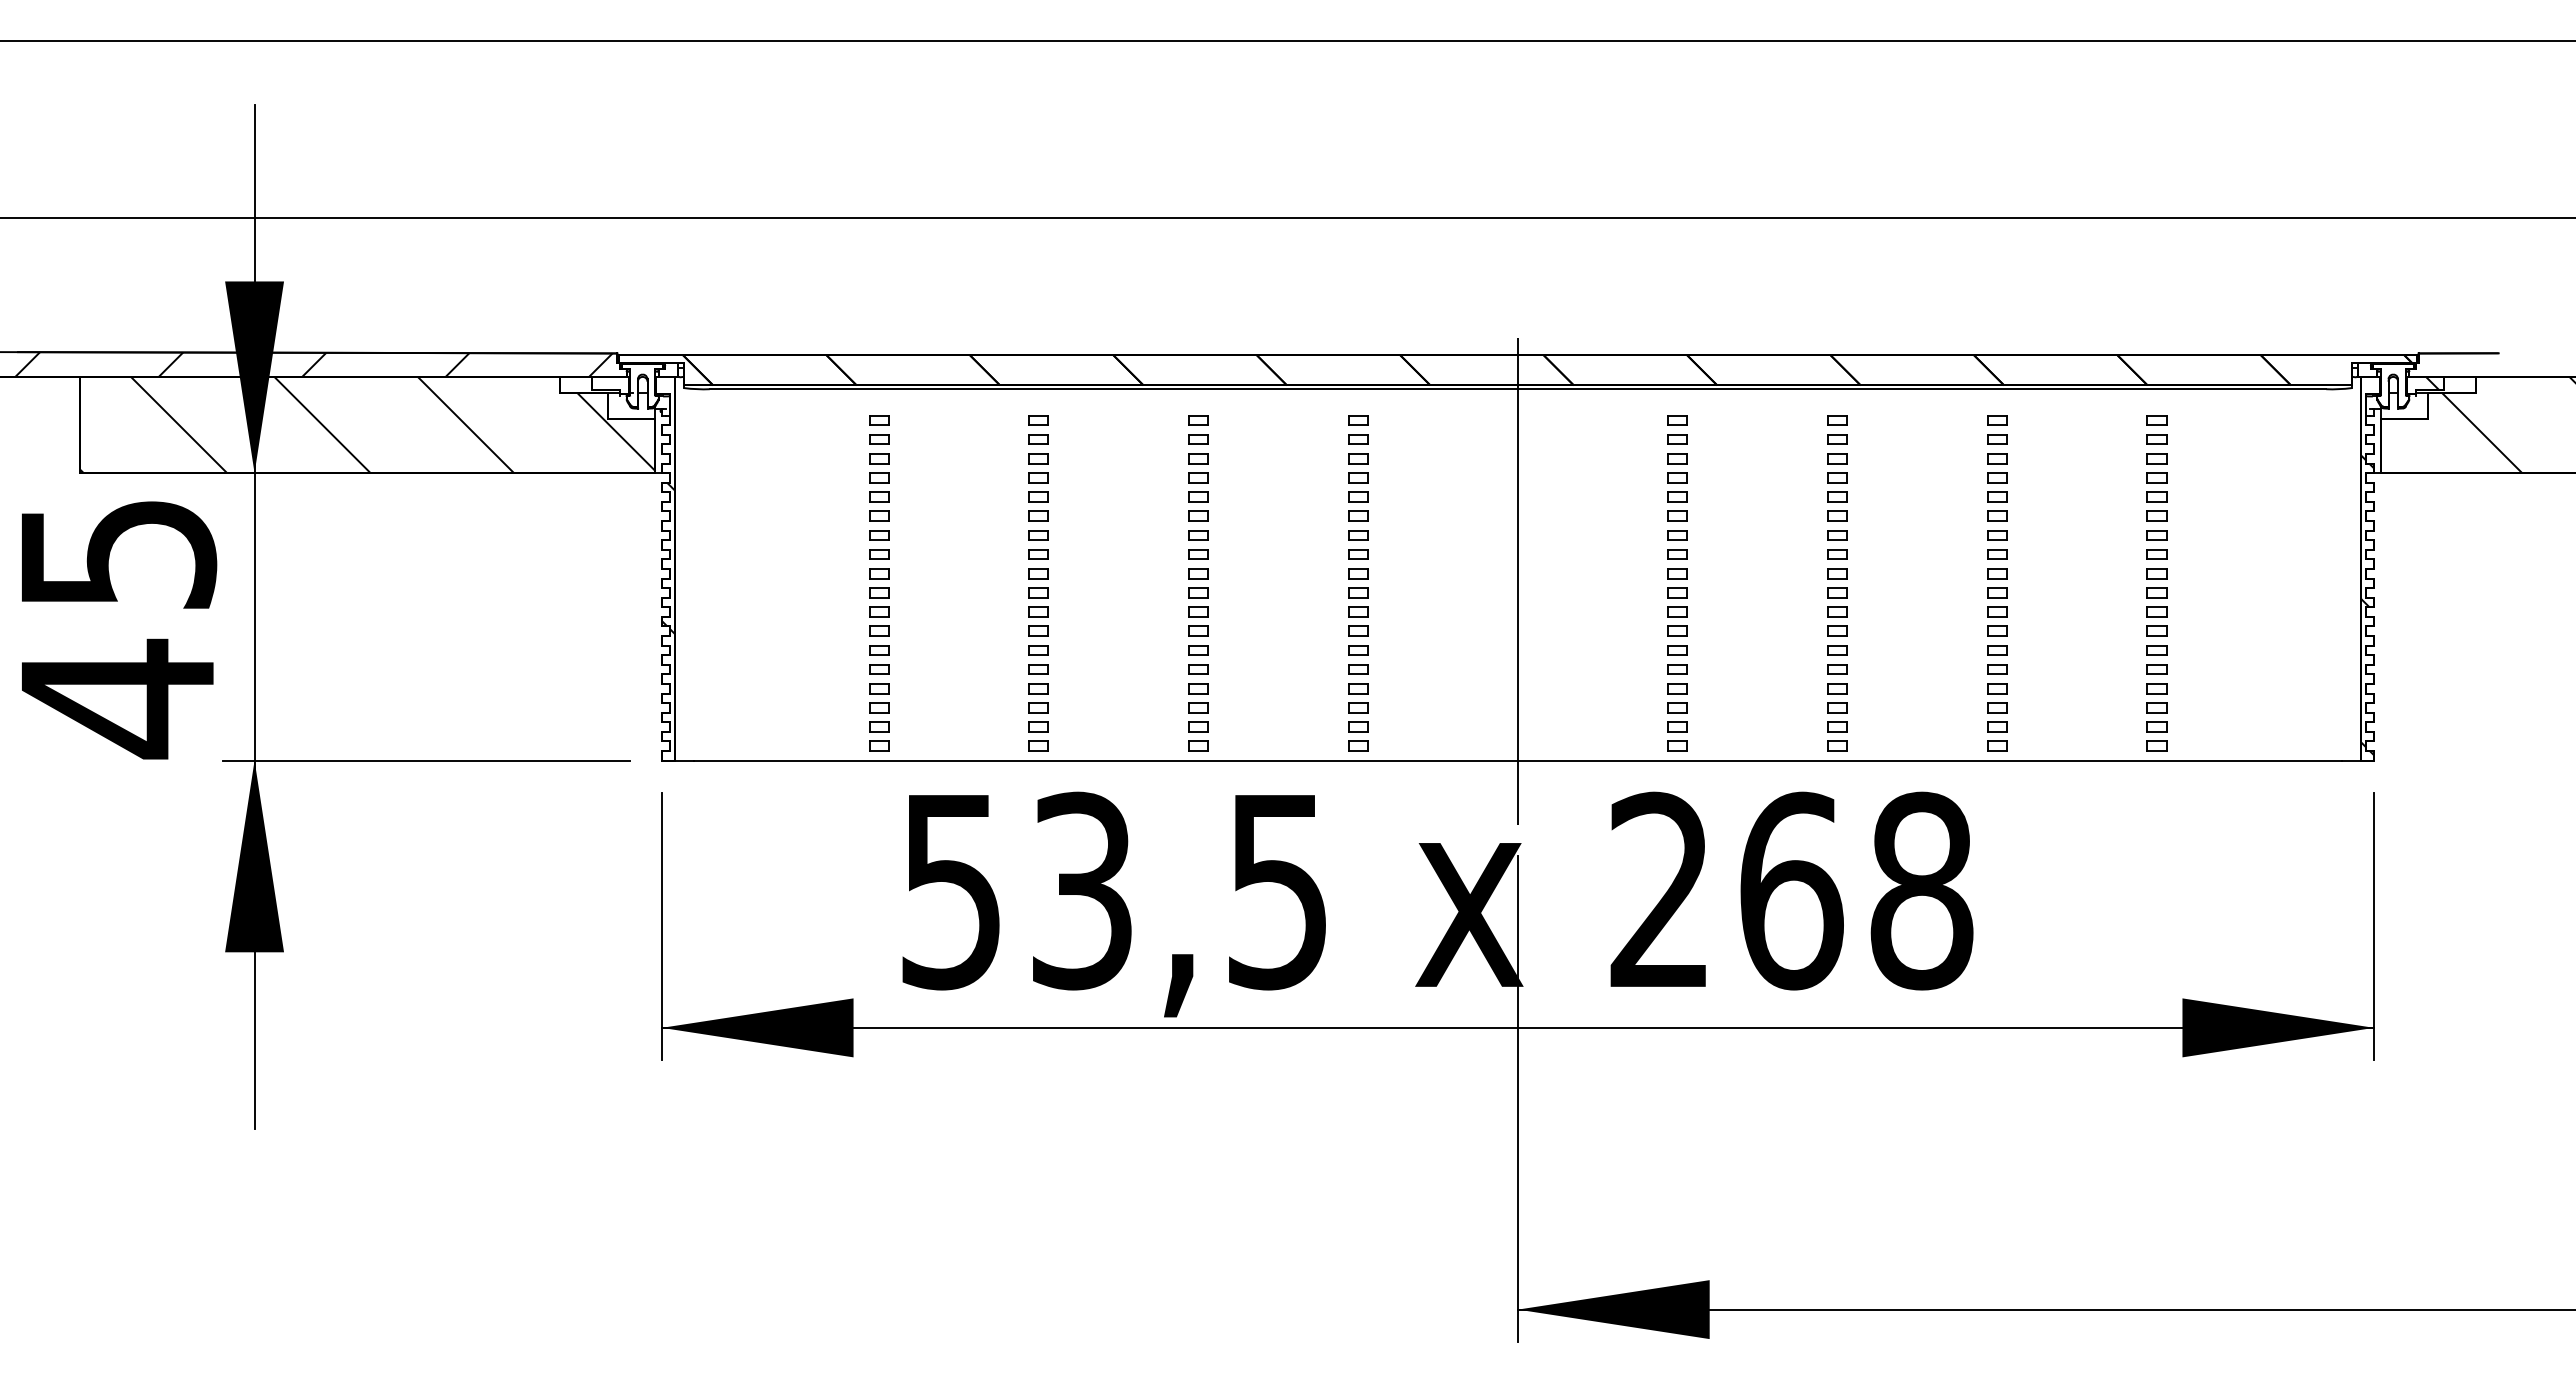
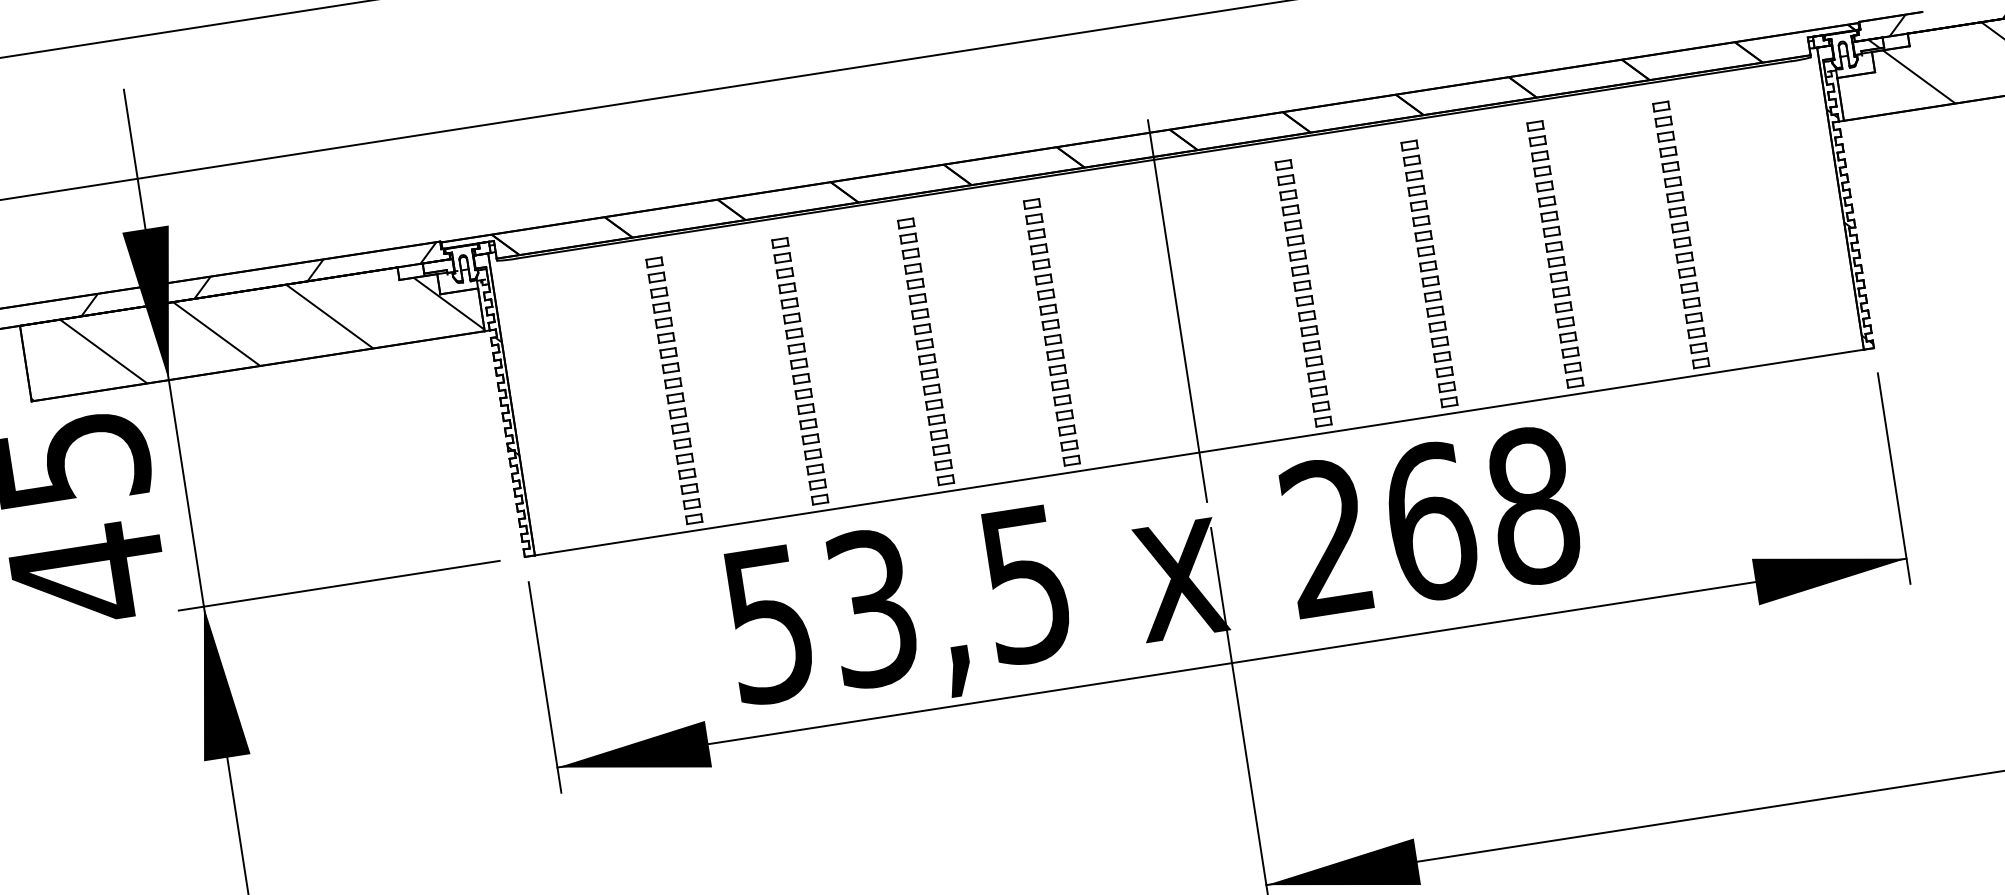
hatch: (2465, 365) -> (1897, 25), added

